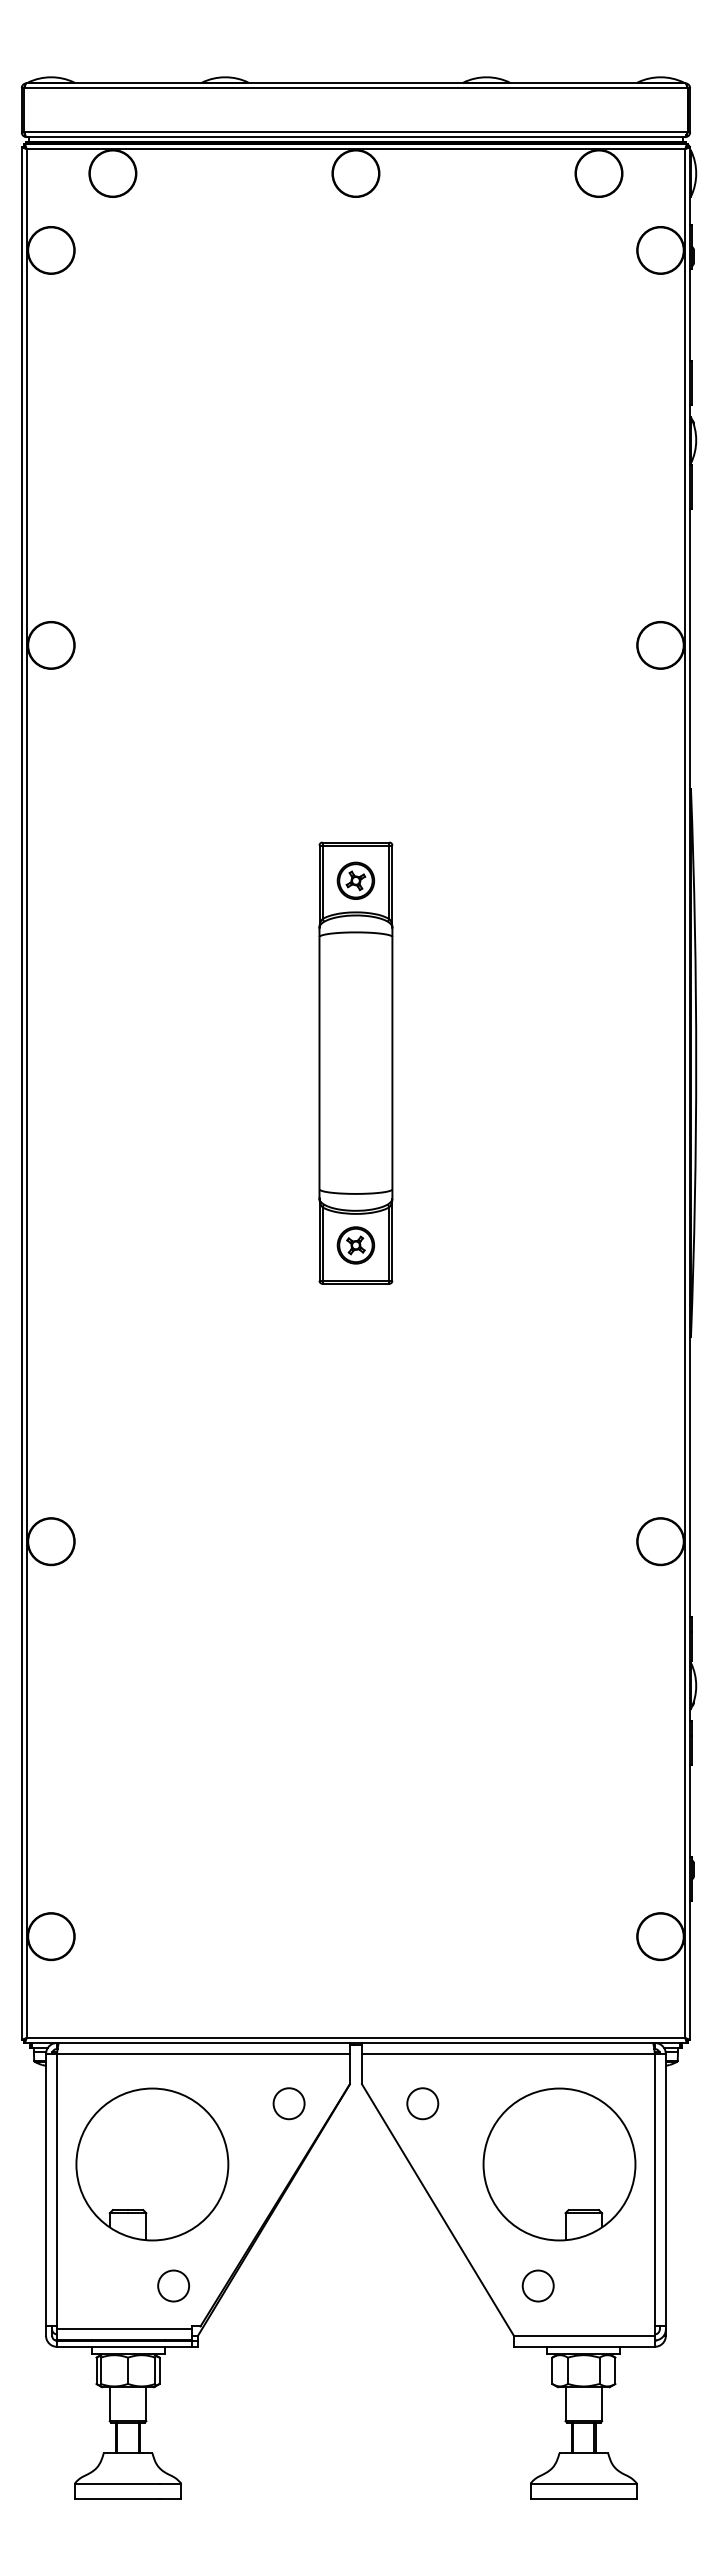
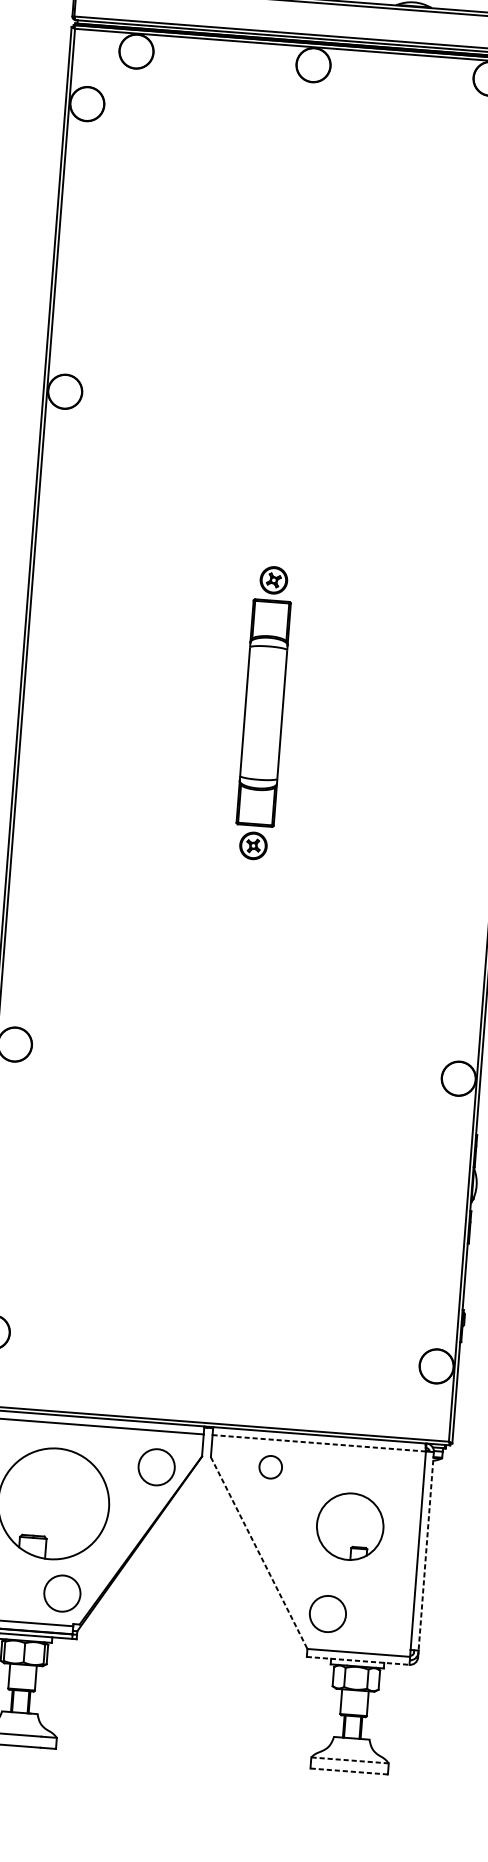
part: (355, 1062) -> (263, 712), size x0.7
line: (507, 2053) -> (318, 1442), solid -> dashed
circle: (288, 2103) -> (156, 1467), size x1.6
circle: (422, 2103) -> (270, 1467), moved
part: (559, 2164) -> (350, 1526), size x0.6
line: (665, 2190) -> (425, 1551), solid -> dashed
line: (437, 2210) -> (258, 1553), solid -> dashed
circle: (173, 2285) -> (62, 1593), size x1.6
circle: (537, 2285) -> (327, 1613), size x1.6
line: (584, 2346) -> (358, 1660), solid -> dashed
line: (583, 2483) -> (349, 1760), solid -> dashed
line: (583, 2498) -> (348, 1771), solid -> dashed

